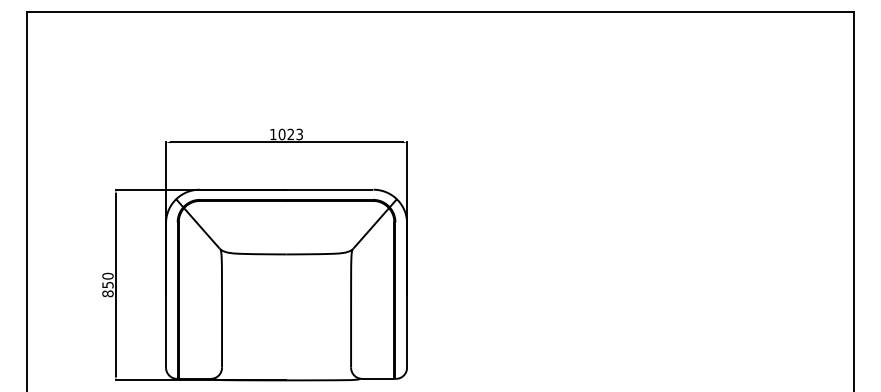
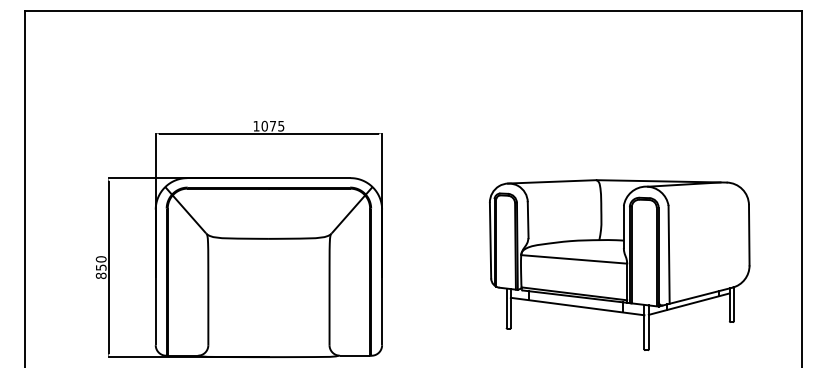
text: (295, 133) -> (277, 125), 1023 -> 1075
part: (659, 281) -> (619, 264), added

